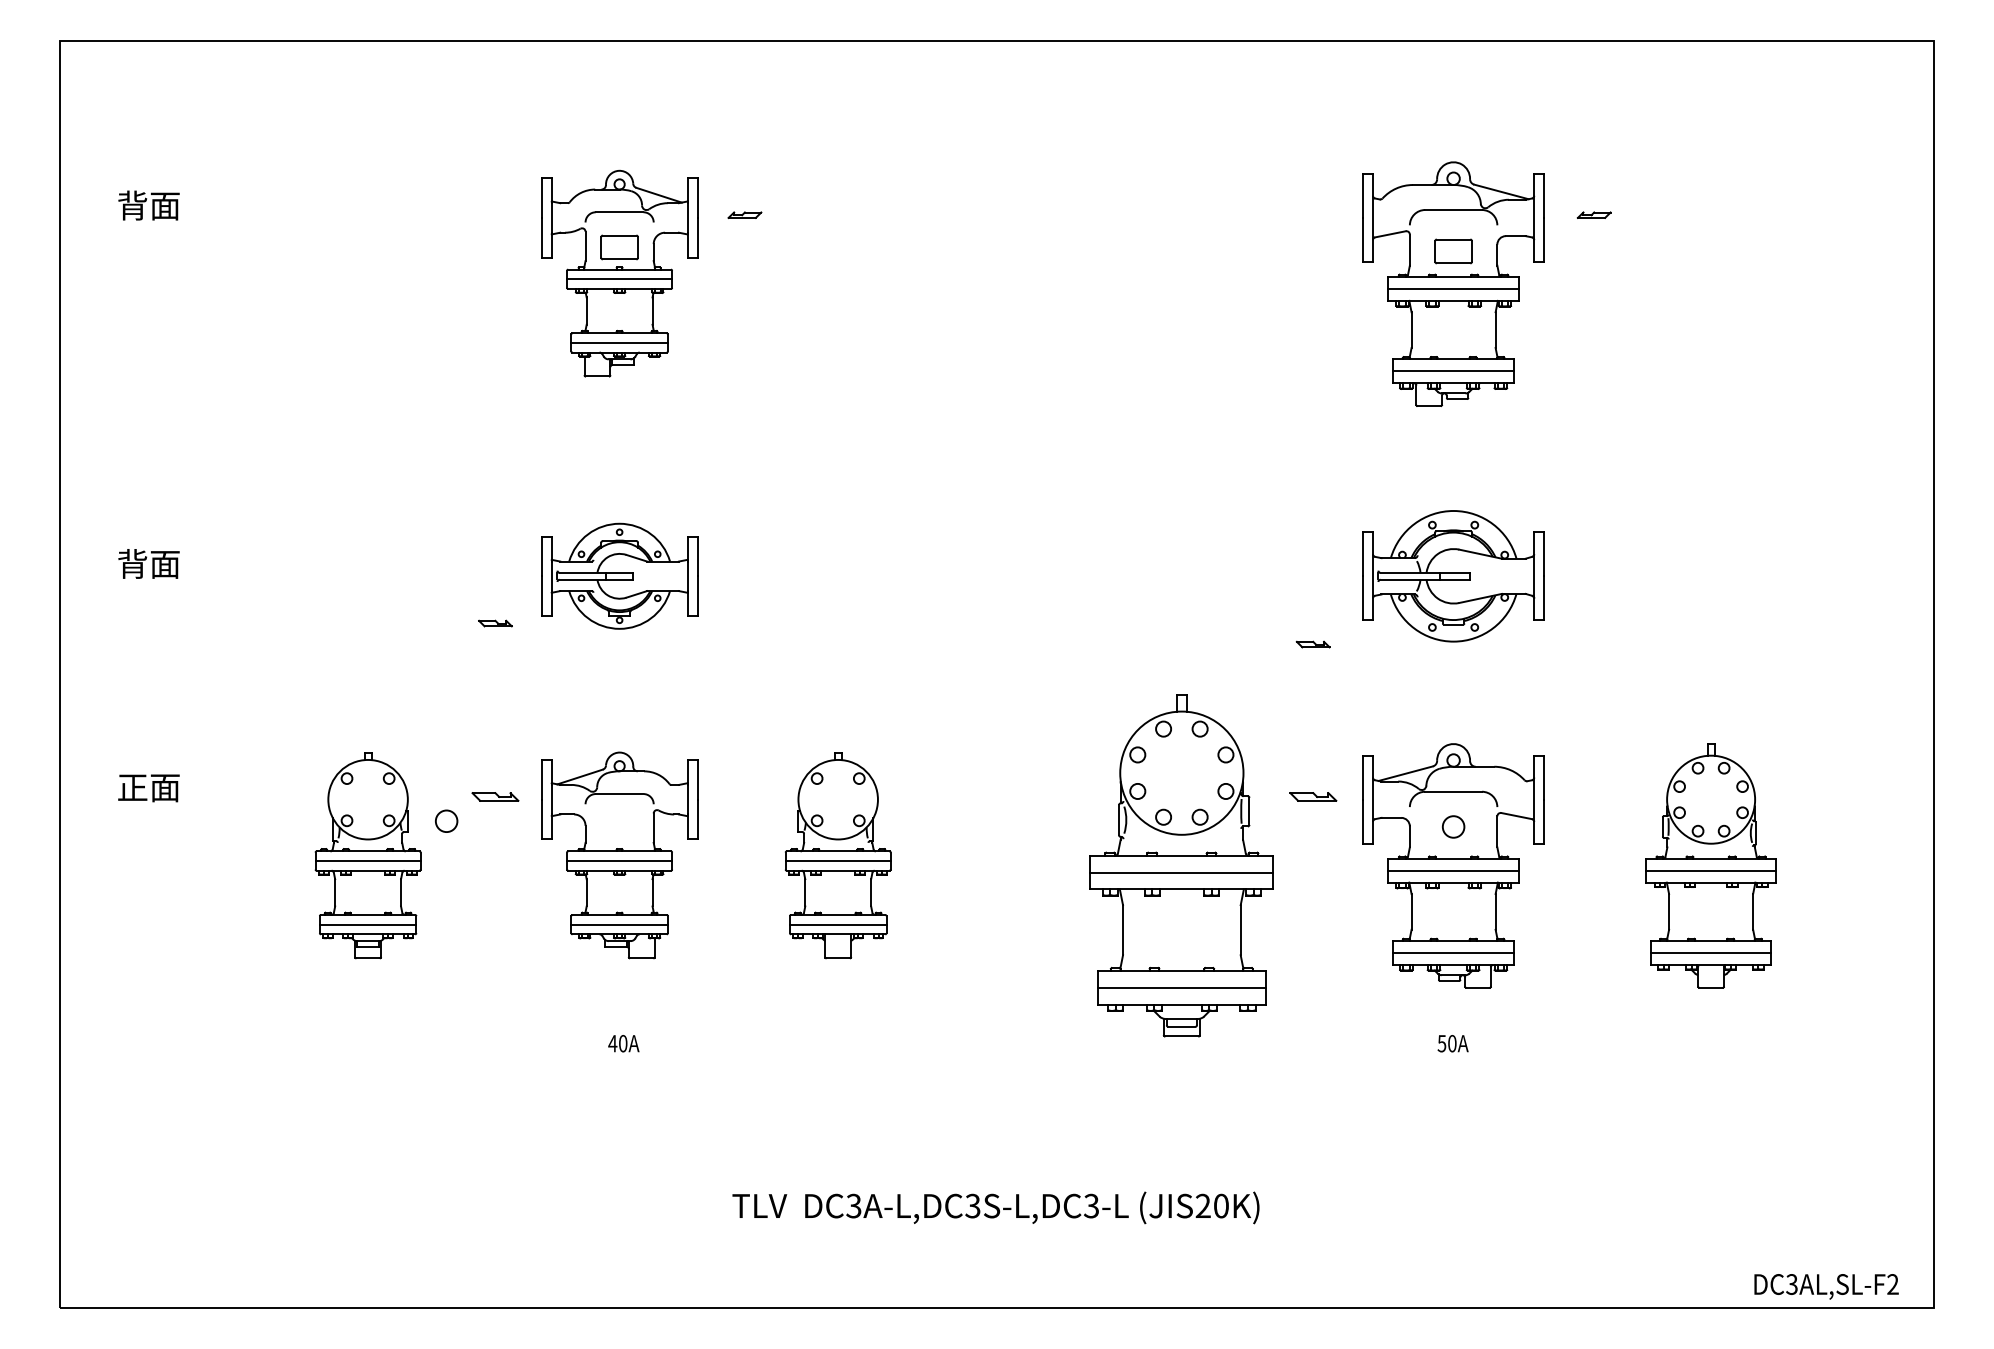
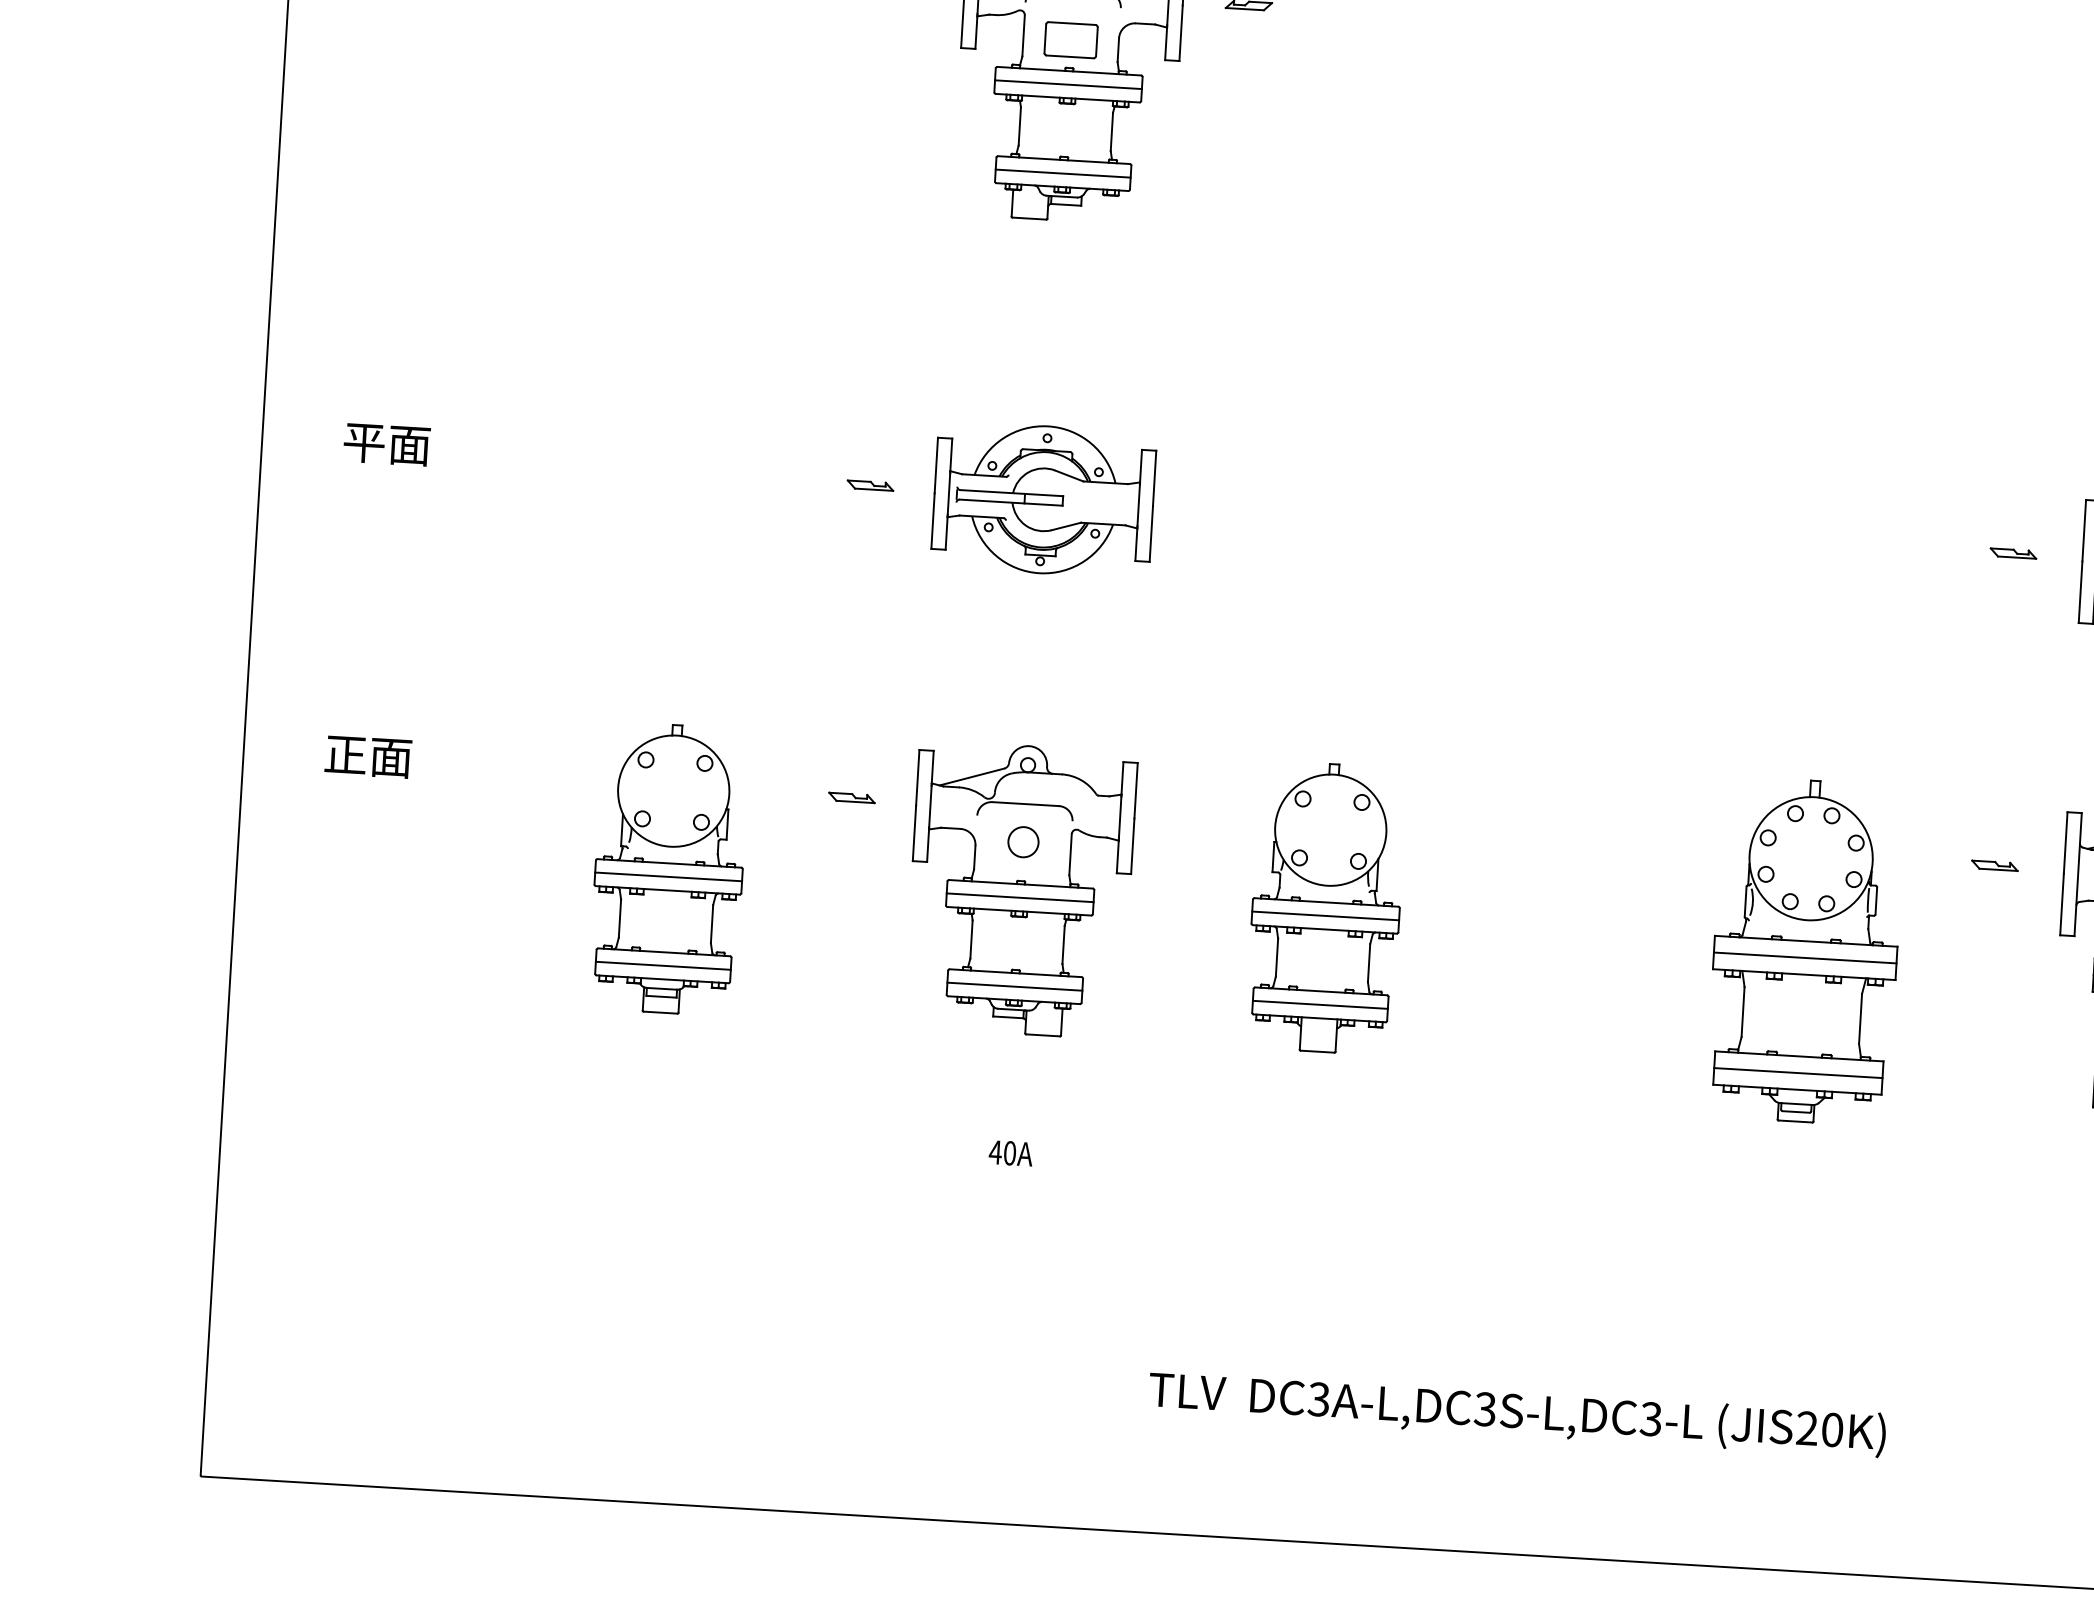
text: (132, 563) -> (364, 441), 背面 -> 平面
part: (495, 623) -> (870, 485), moved
part: (1312, 644) -> (2012, 553), moved
part: (495, 796) -> (852, 797), size x0.71
part: (1312, 796) -> (1993, 865), size x0.71
circle: (446, 820) -> (1023, 841), moved
part: (1181, 865) -> (1805, 950), size x0.71

